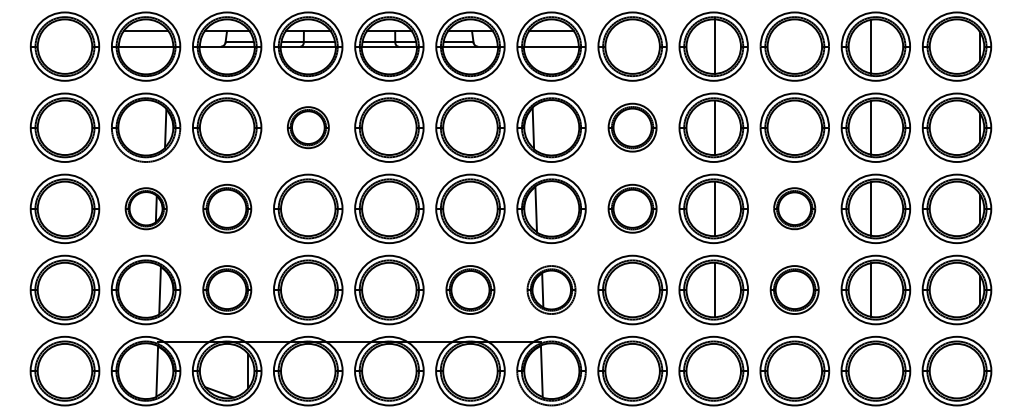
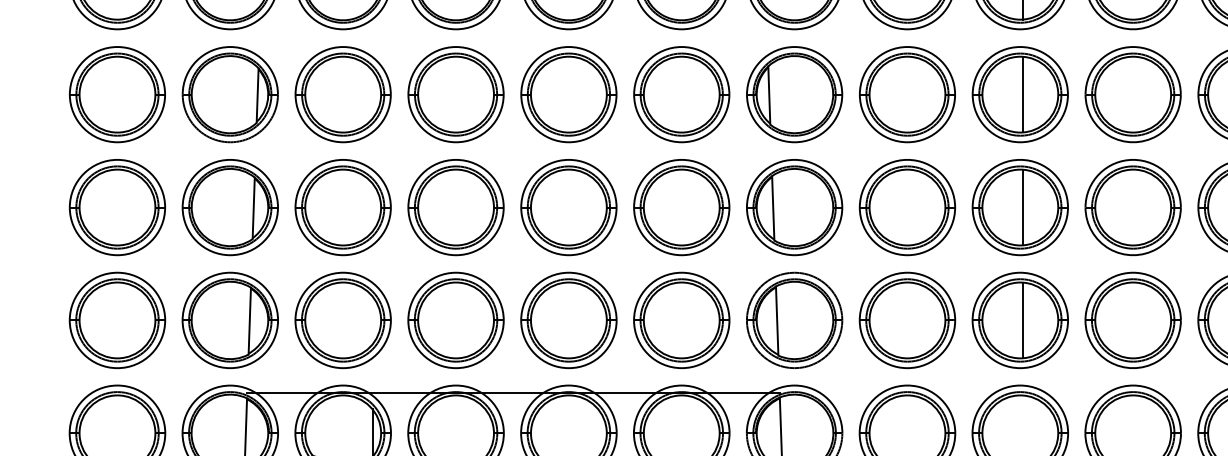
part: (308, 127) -> (456, 94), size x1.67
part: (632, 127) -> (907, 94), size x1.43
part: (146, 208) -> (230, 206), size x1.67
part: (227, 208) -> (343, 206), size x1.43
part: (632, 208) -> (907, 206), size x1.43
part: (794, 208) -> (1132, 206), size x1.67
part: (227, 289) -> (343, 319), size x1.43
part: (470, 289) -> (681, 319), size x1.43
part: (551, 289) -> (794, 319), size x1.43
part: (794, 289) -> (1132, 319), size x1.43

